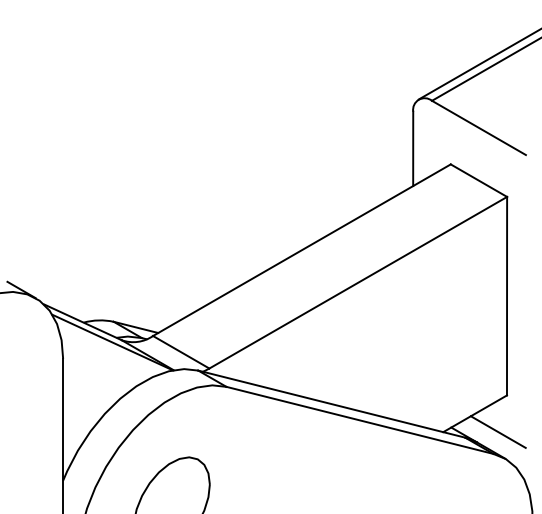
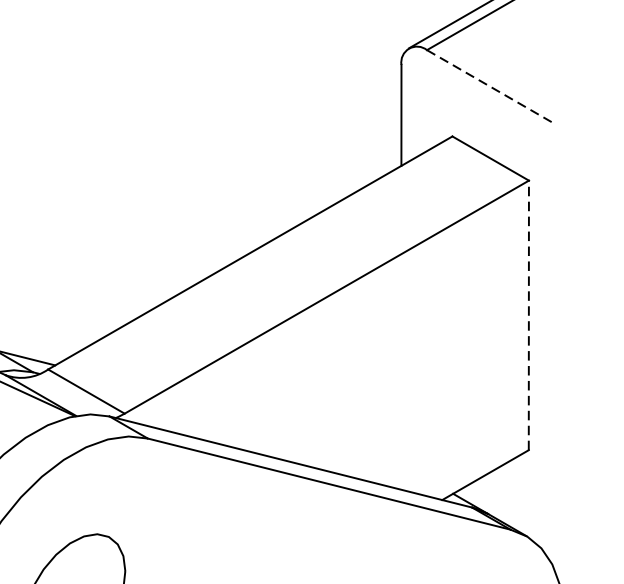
line: (479, 128) -> (491, 87), solid -> dashed
line: (507, 295) -> (529, 314), solid -> dashed
line: (497, 431) -> (515, 499), removed

